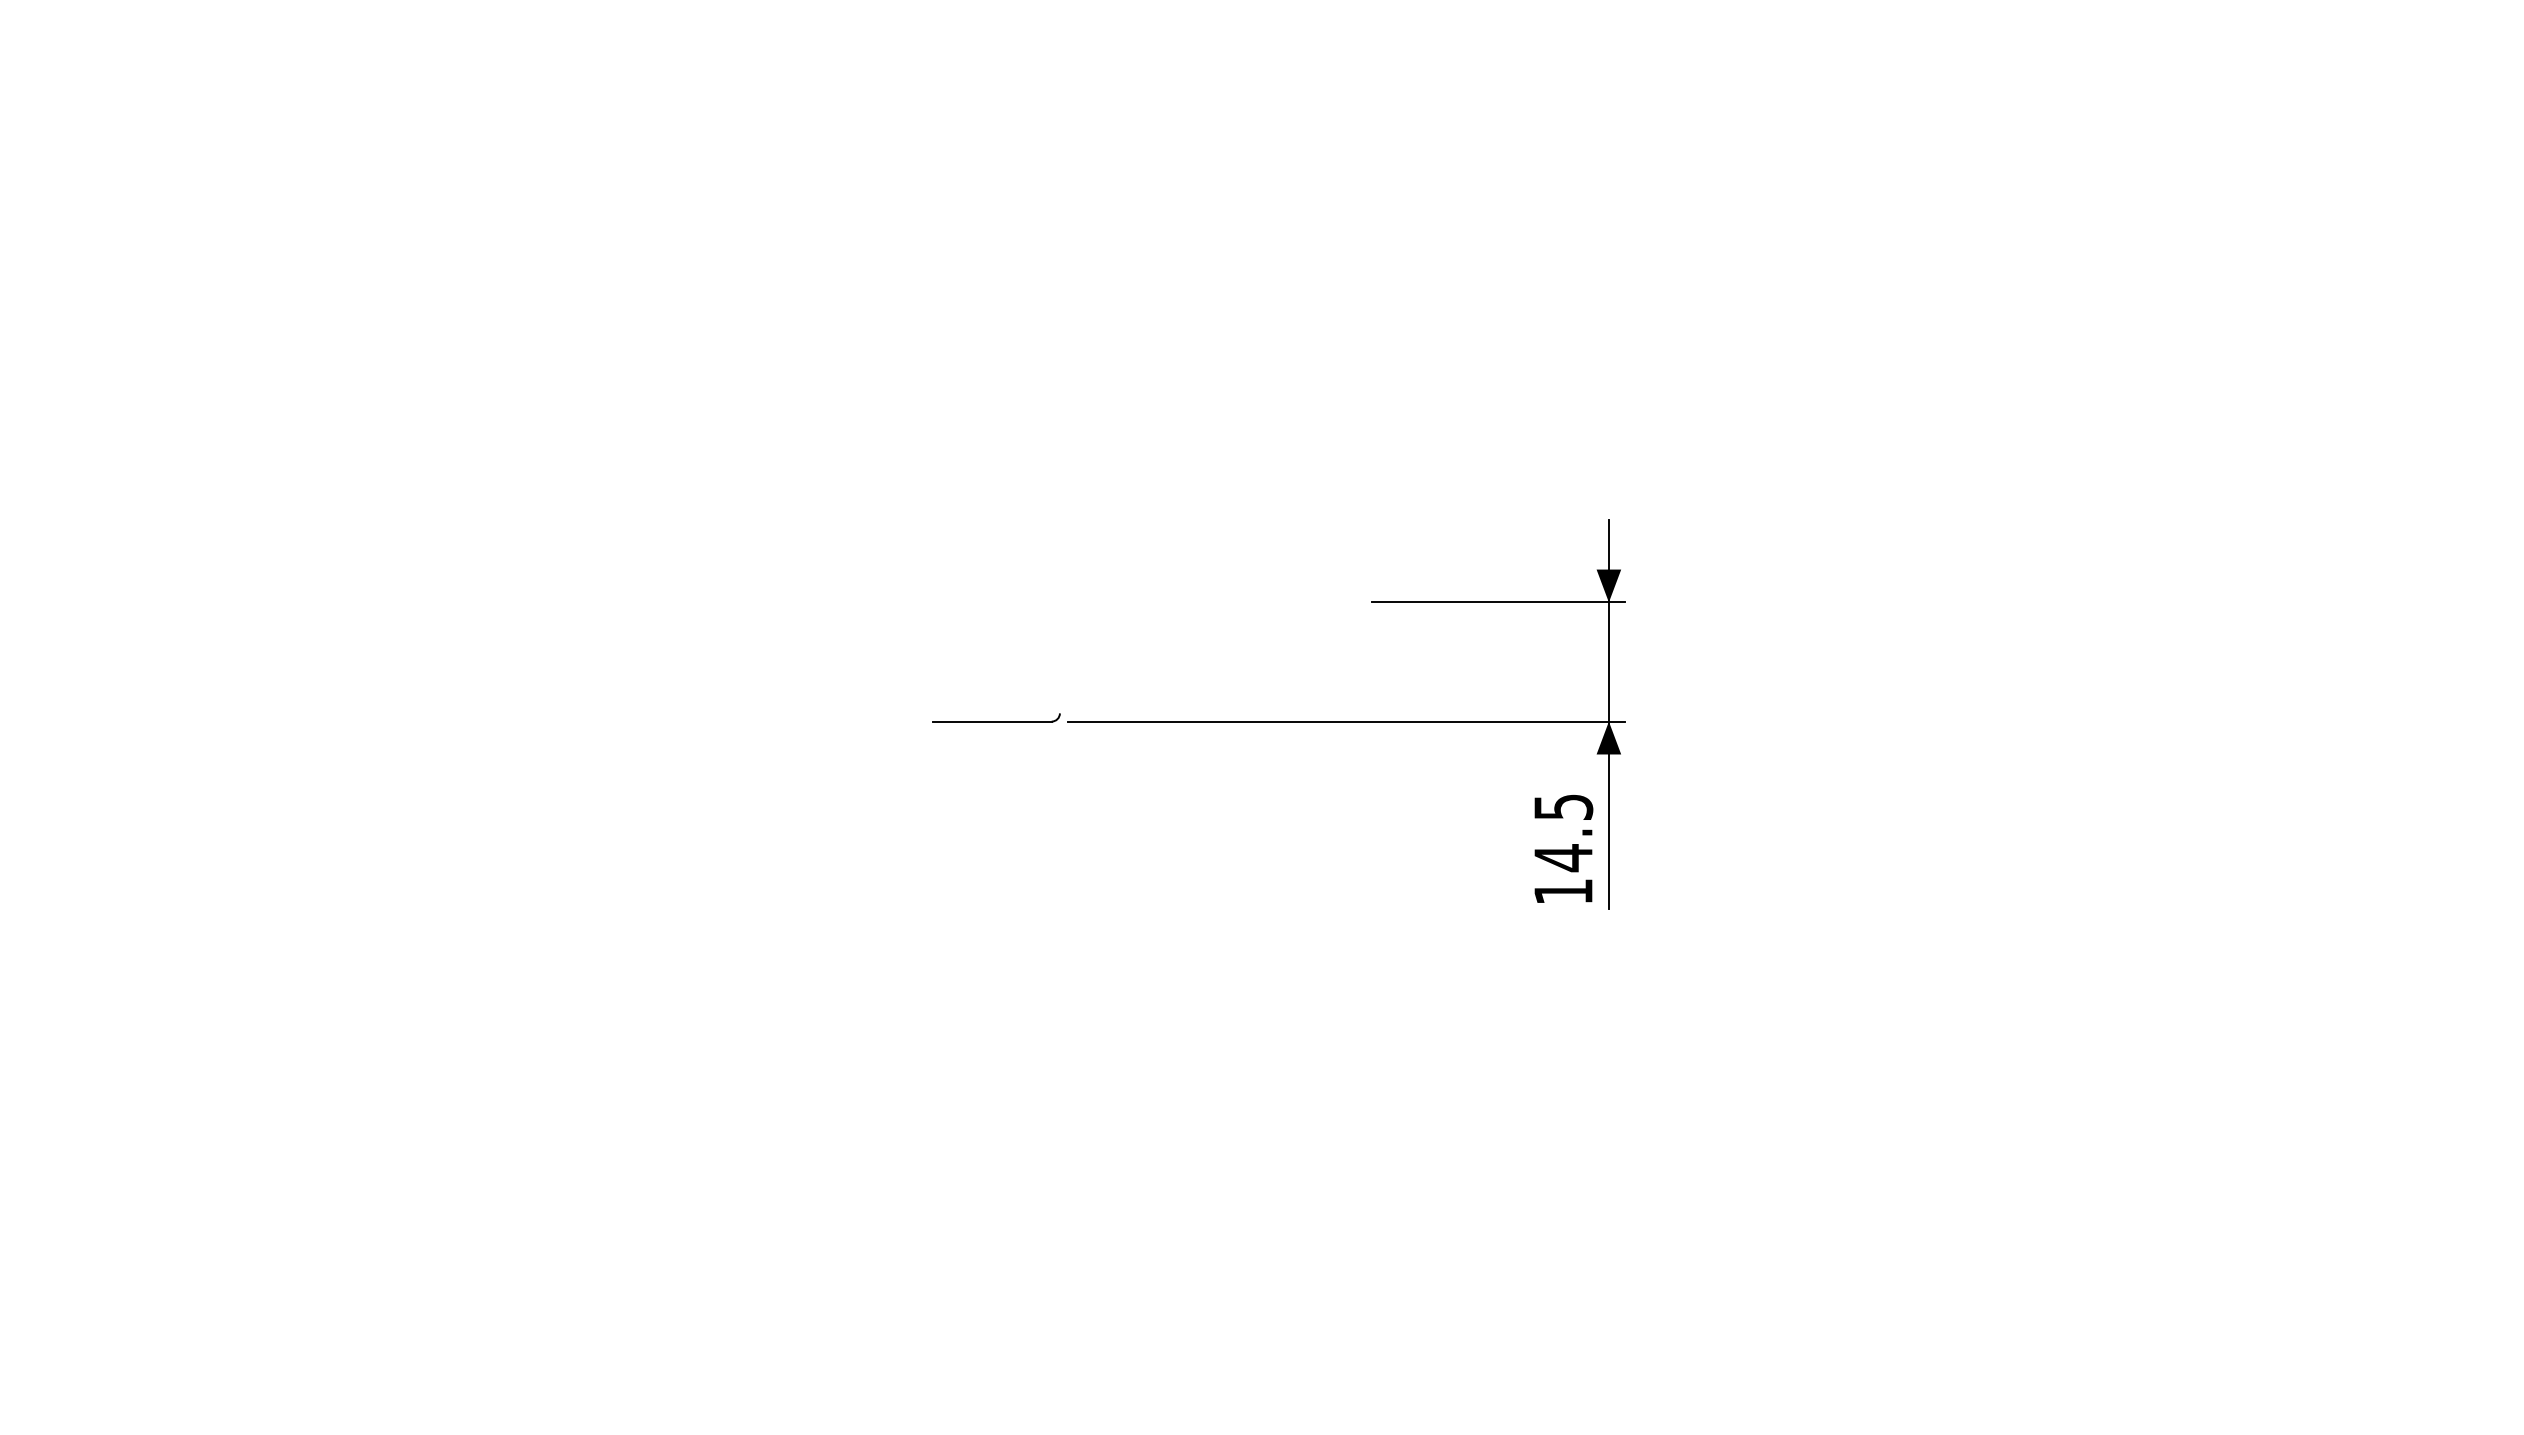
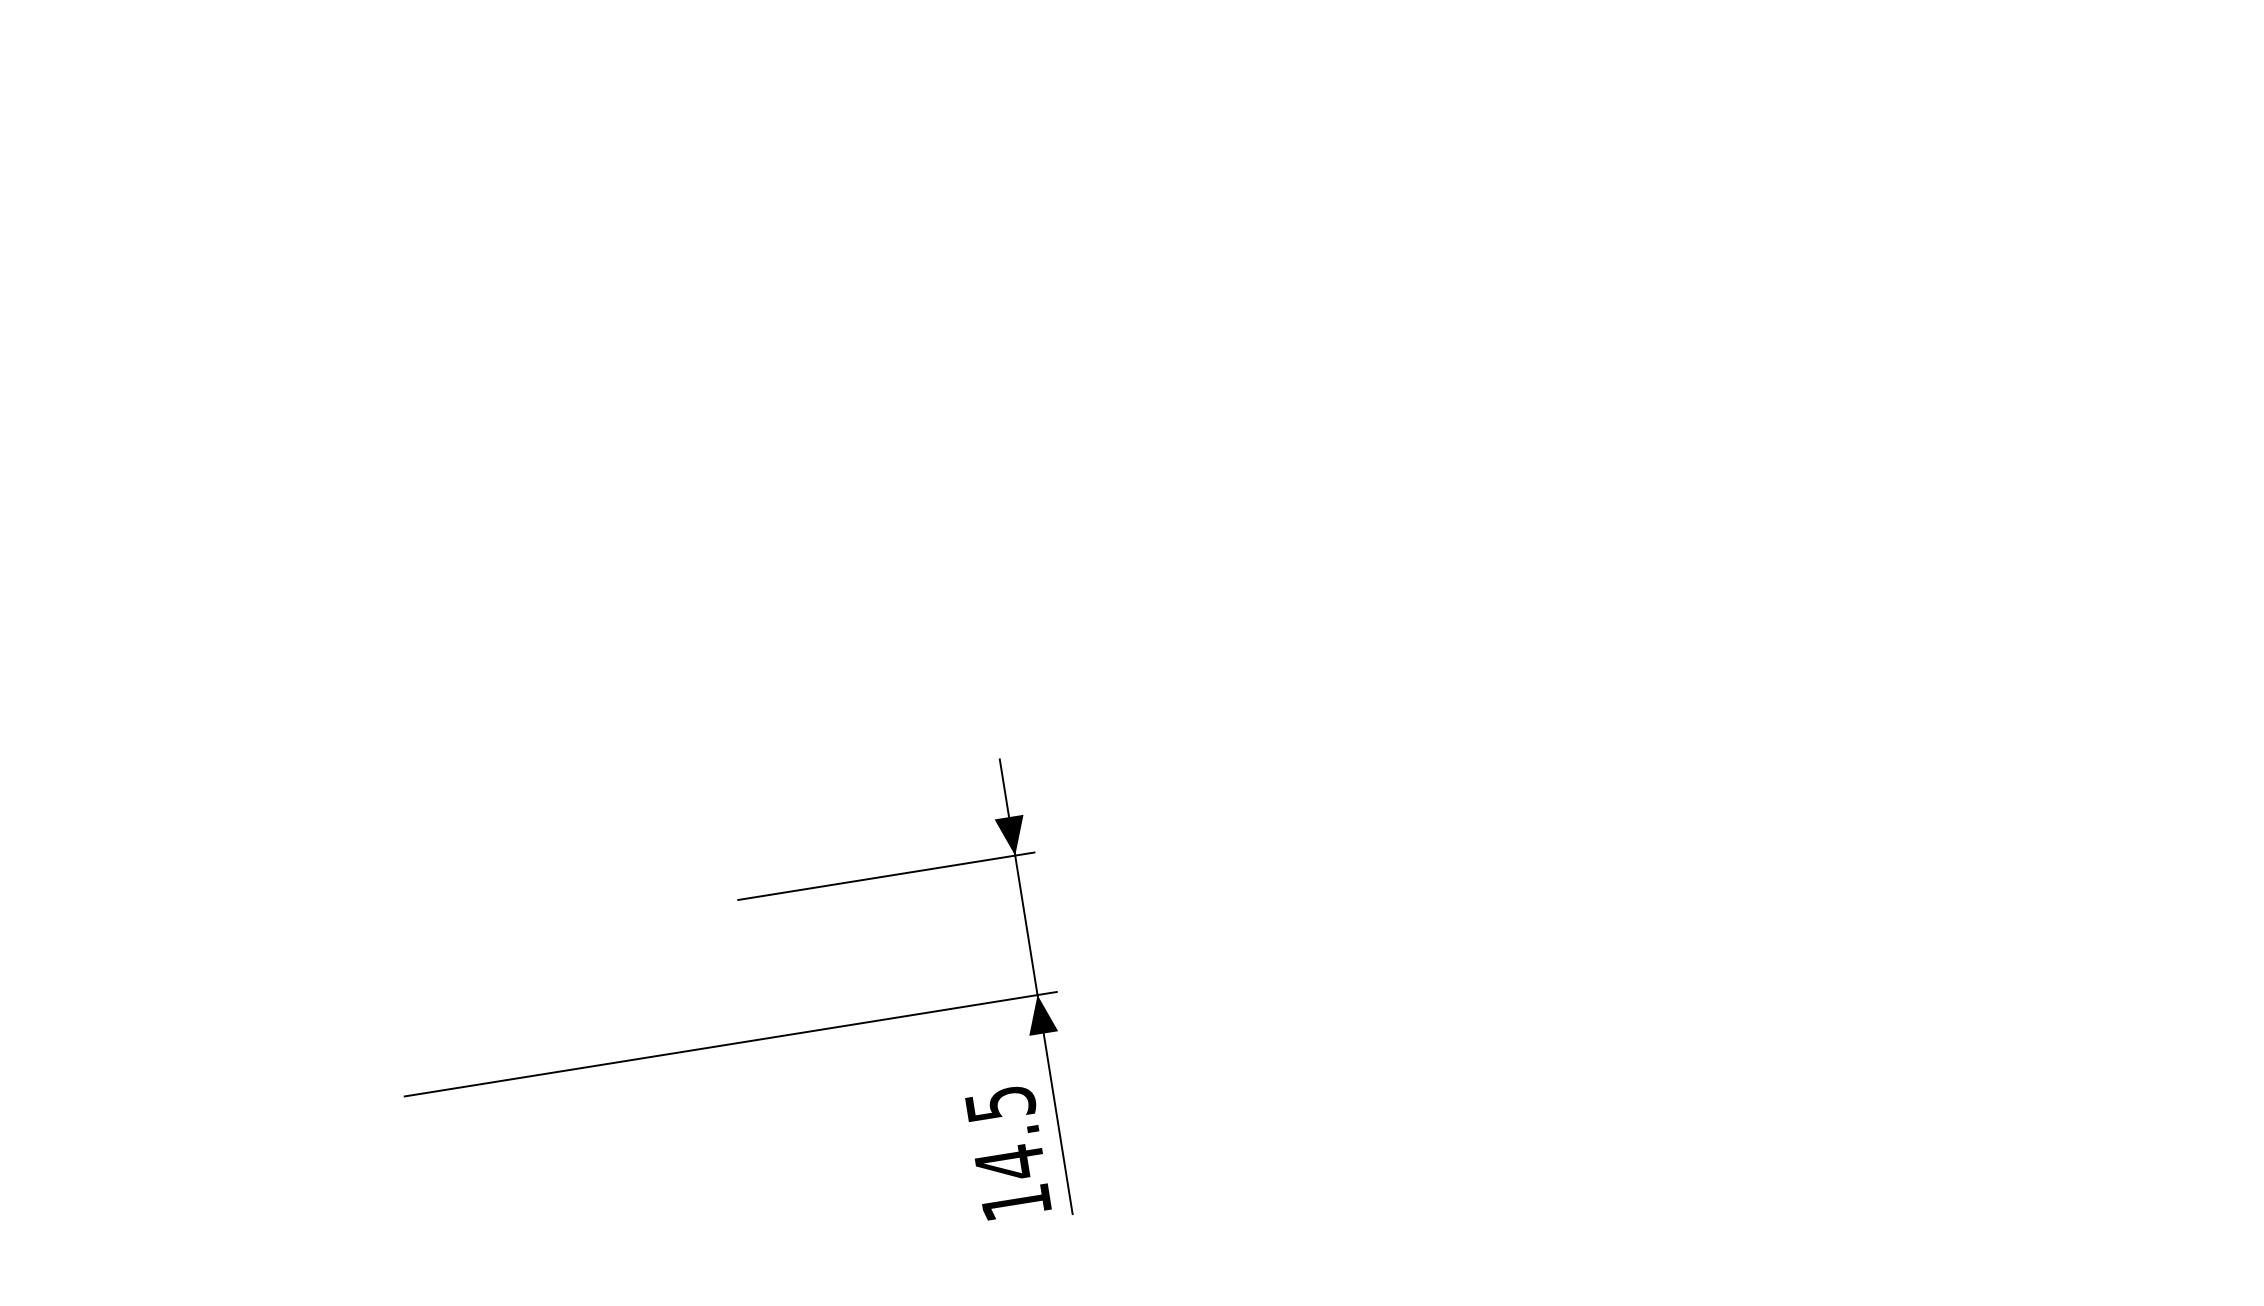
part: (996, 717) -> (320, 1105), removed

